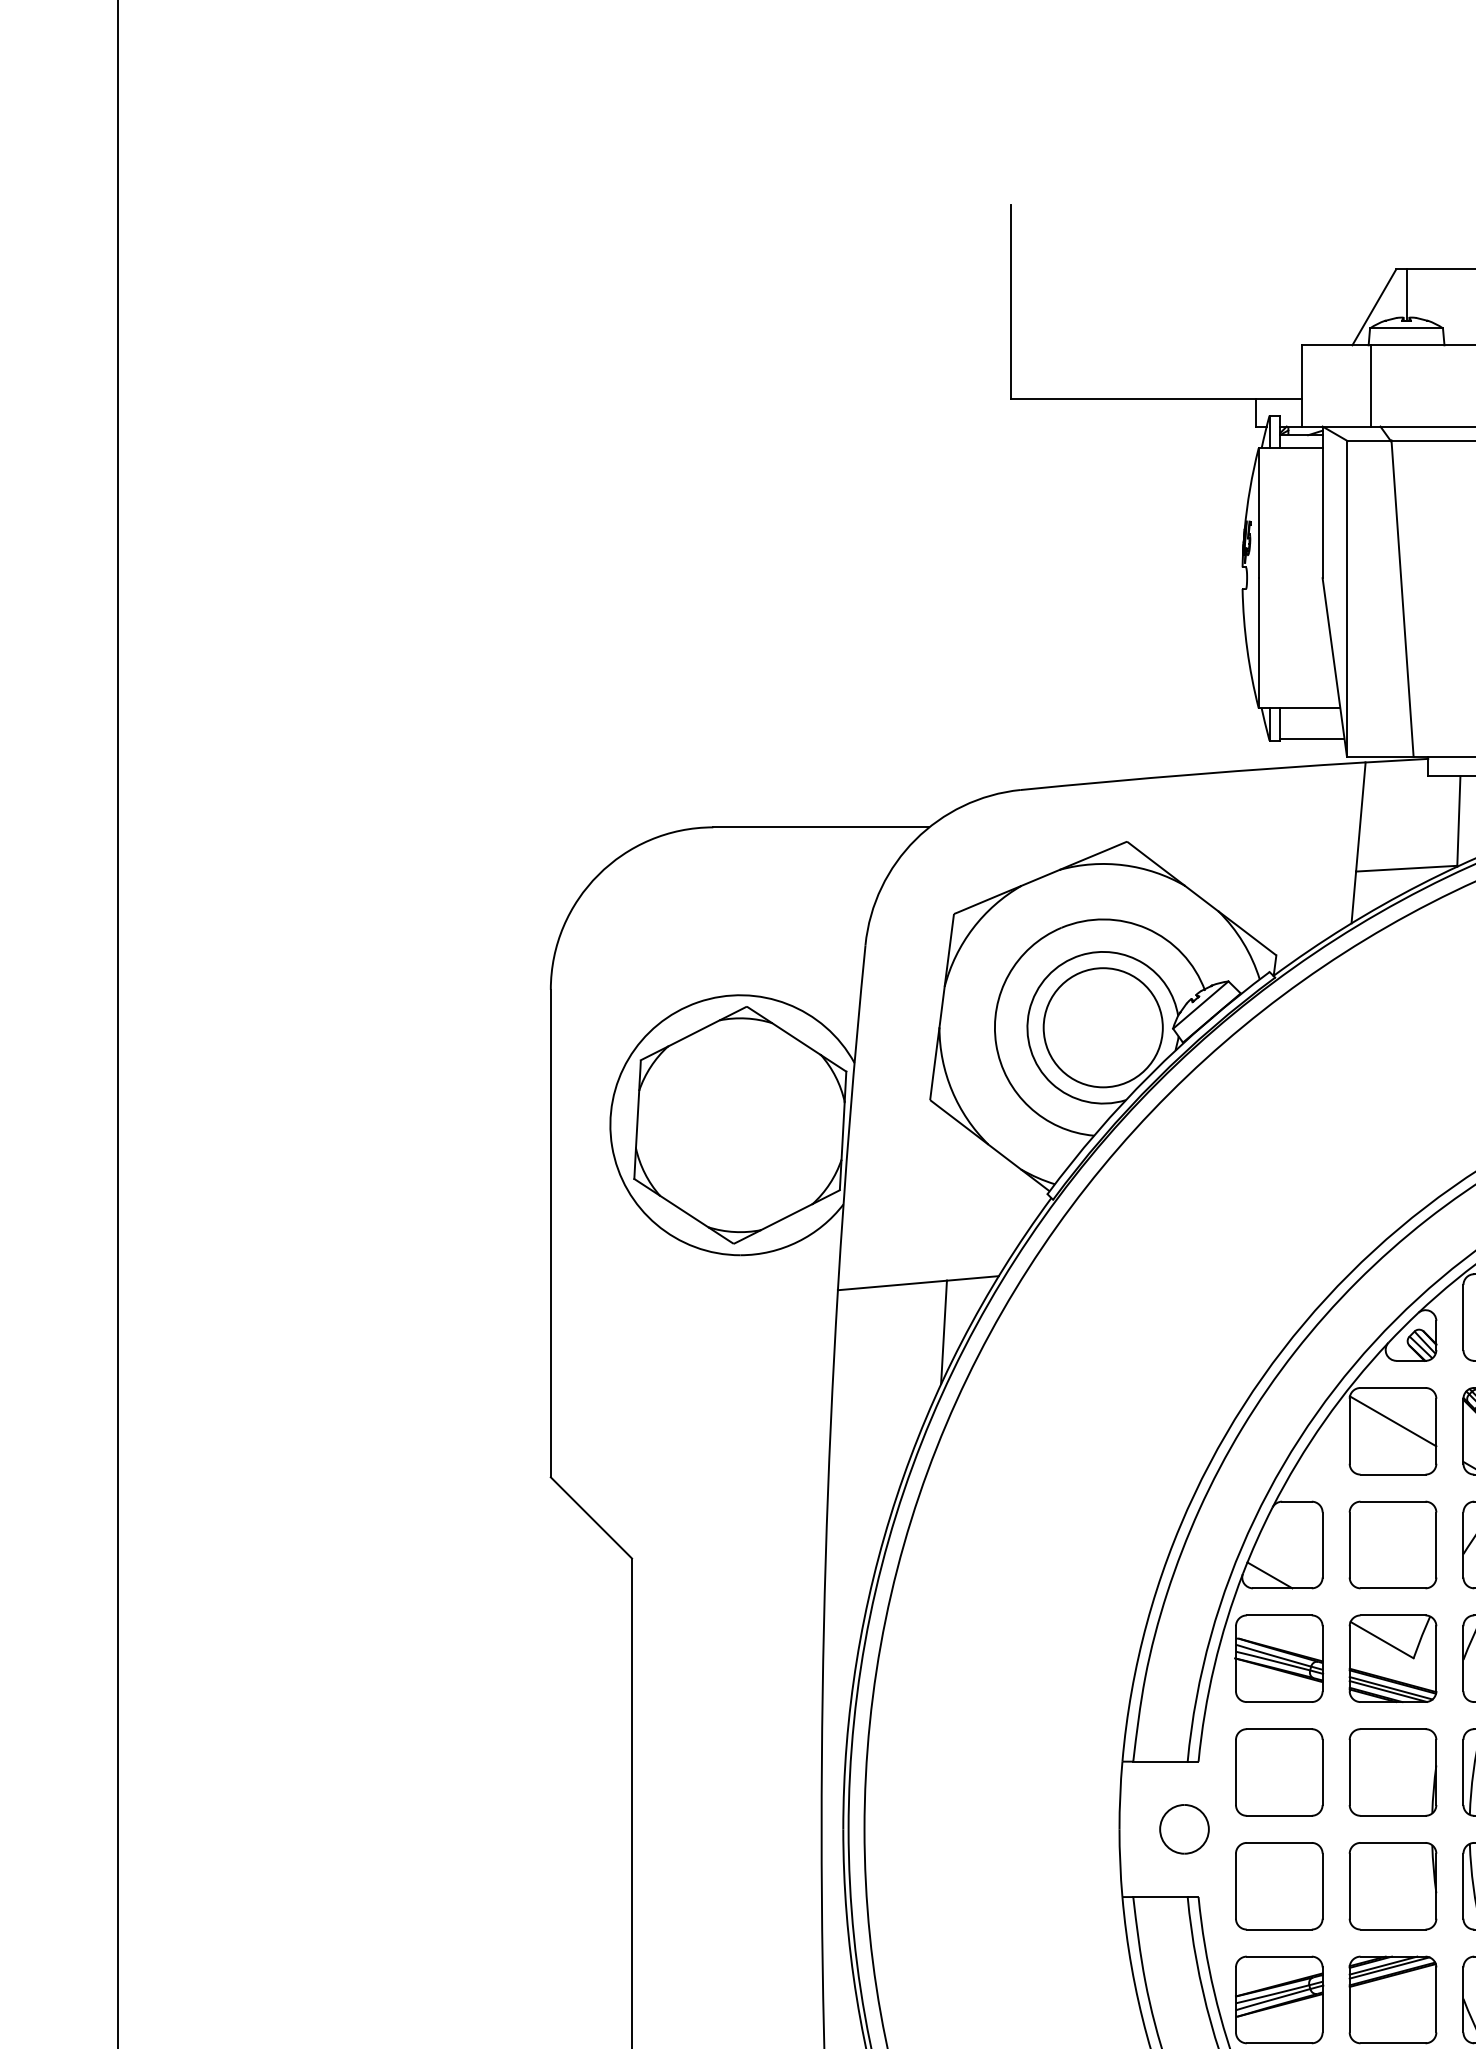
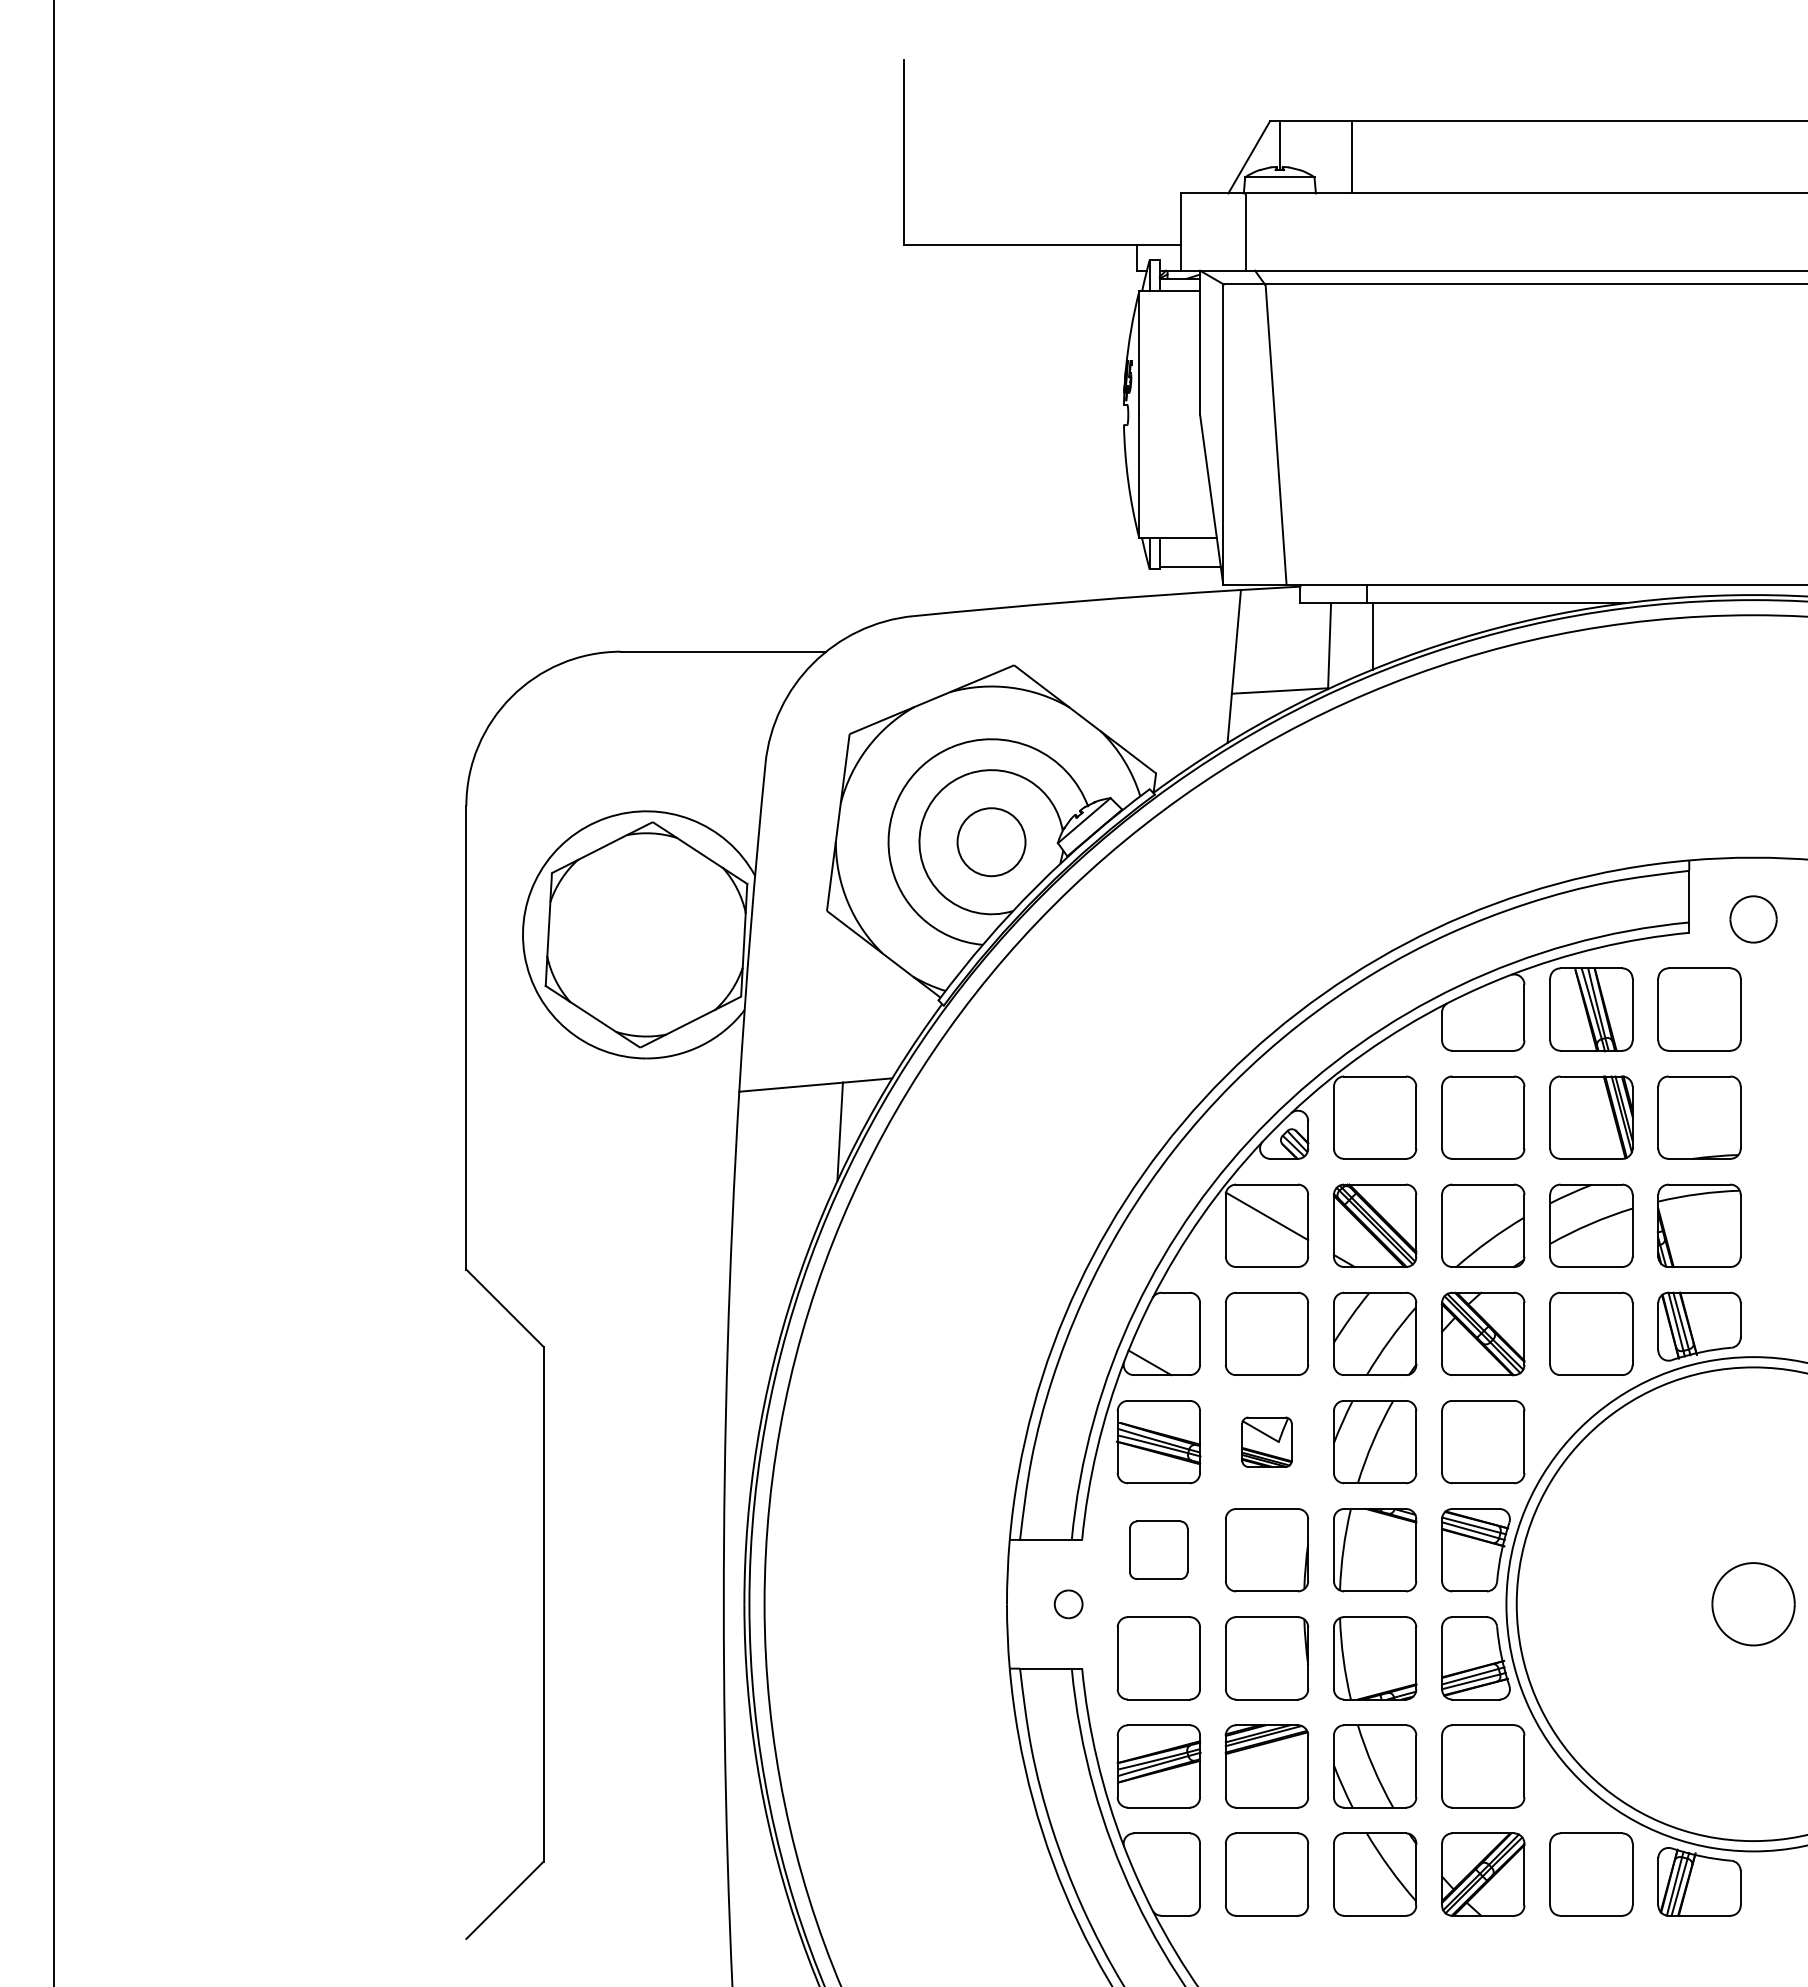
circle: (1103, 1027) -> (991, 841), size x0.6
part: (1392, 1659) -> (1266, 1442), size x0.6
part: (1278, 1772) -> (1158, 1550), size x0.7
part: (1184, 1829) -> (1068, 1604), size x0.6

